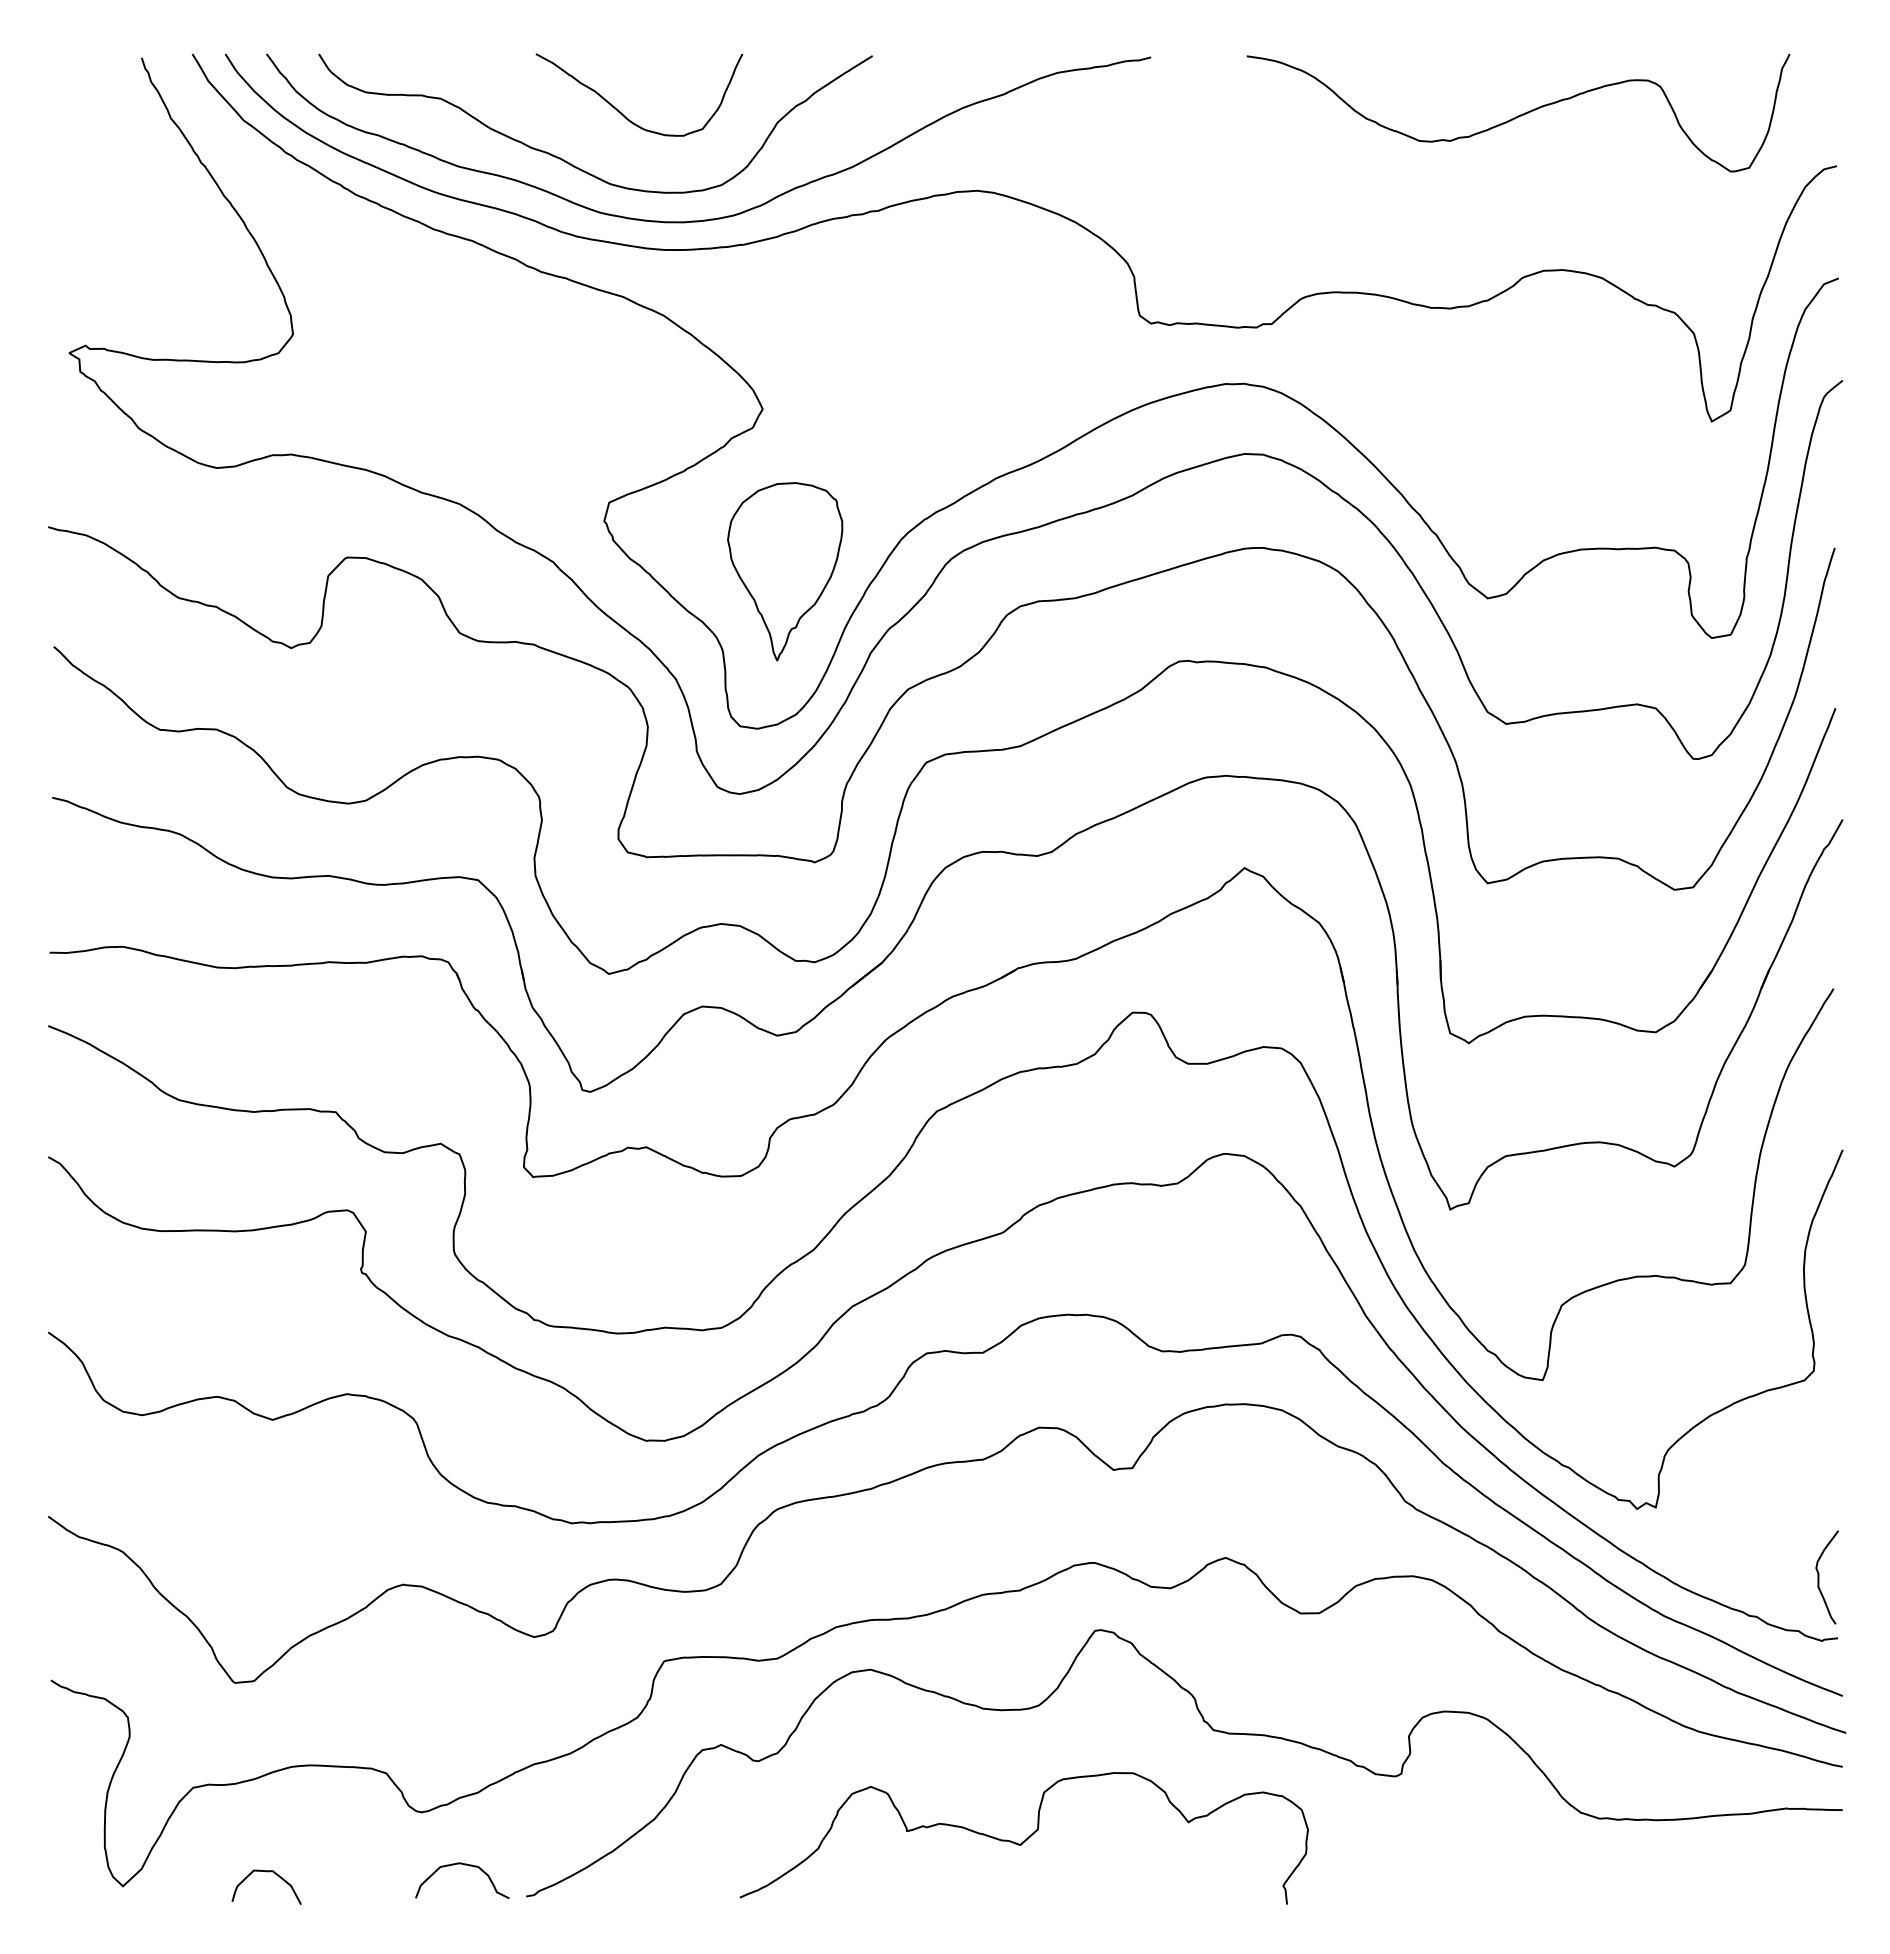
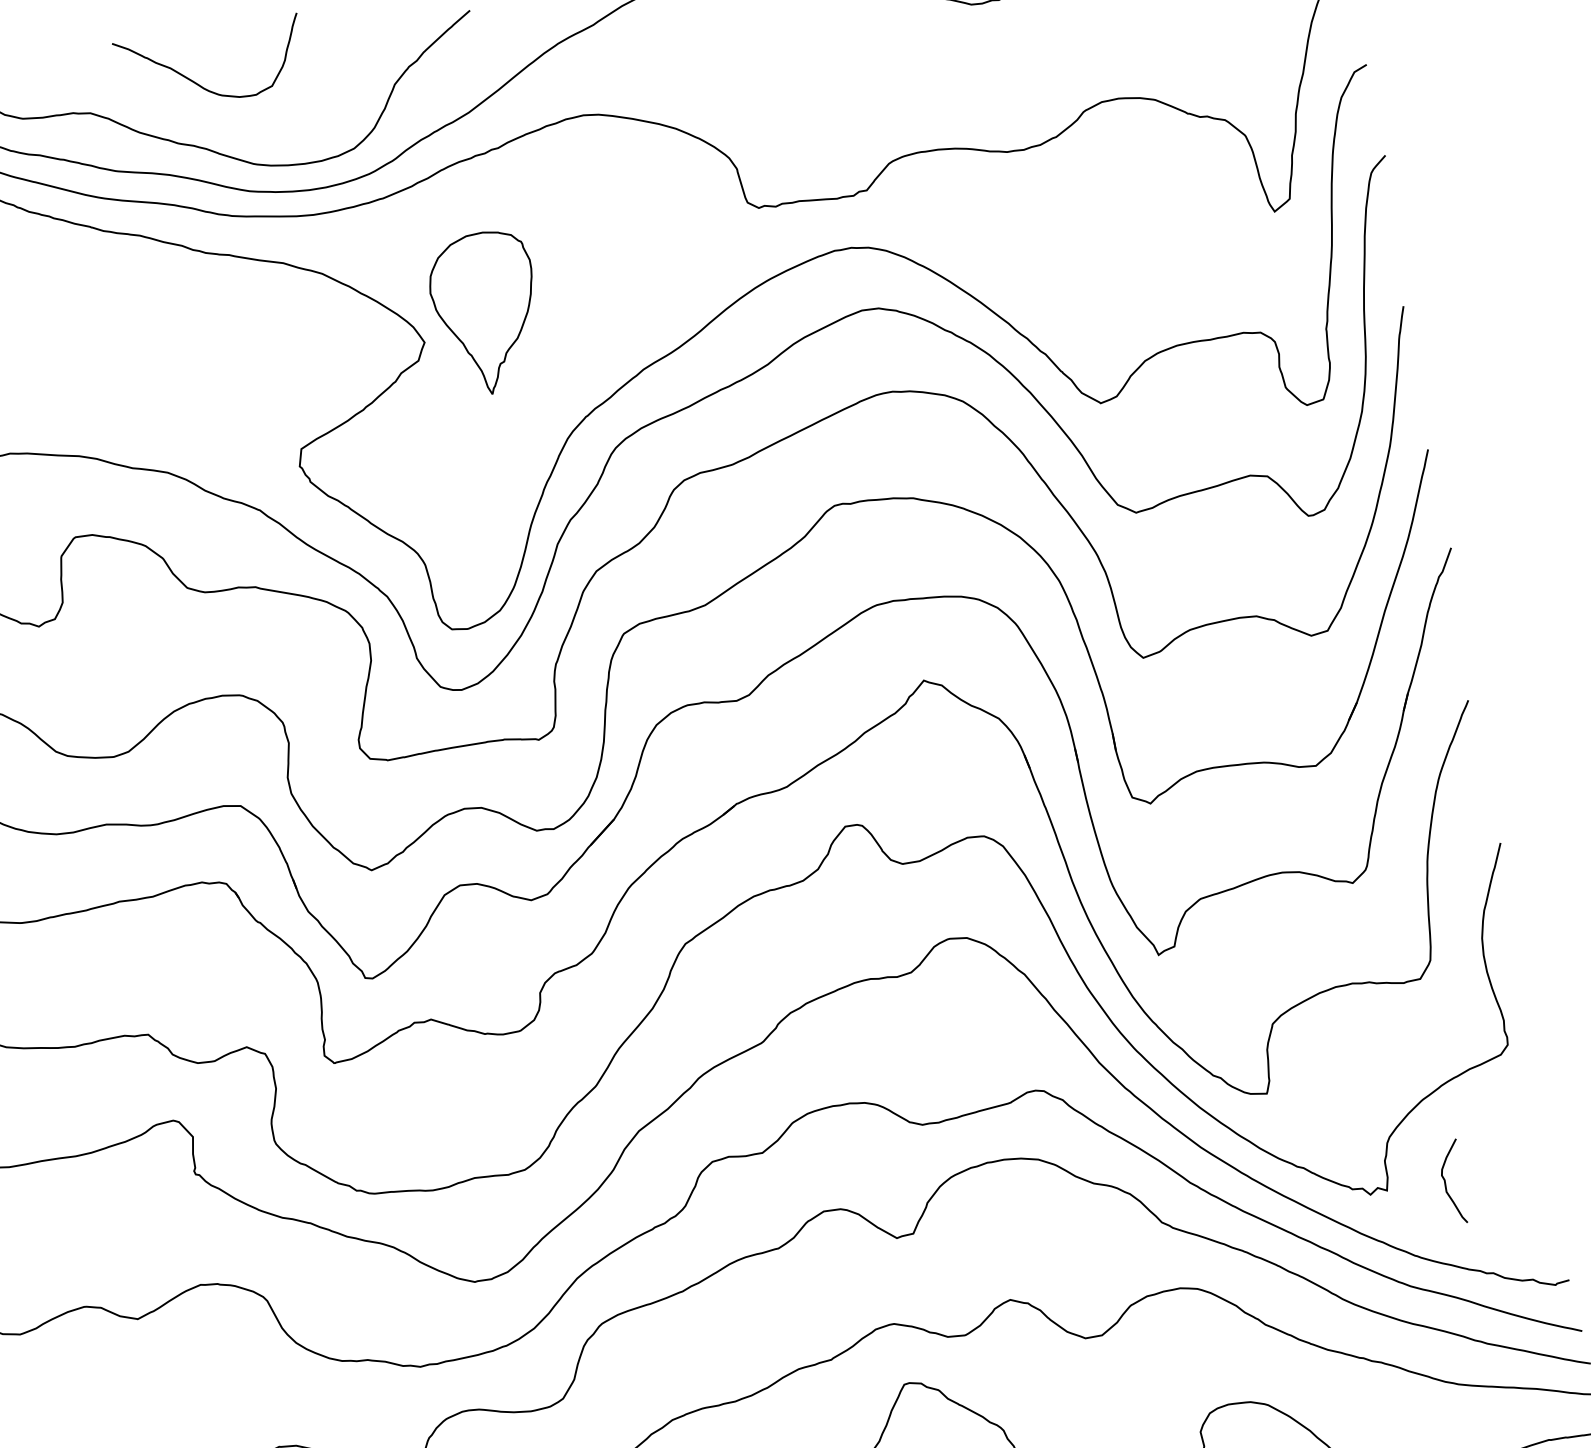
curve: (621, 112) -> (197, 83), moved
part: (785, 571) -> (486, 313), moved
curve: (1819, 1577) -> (1446, 1183), moved

